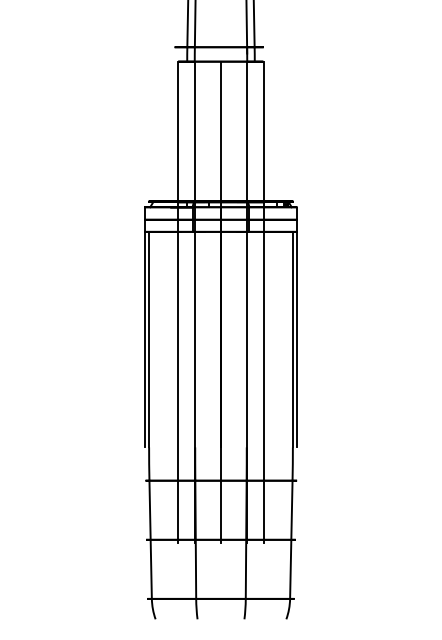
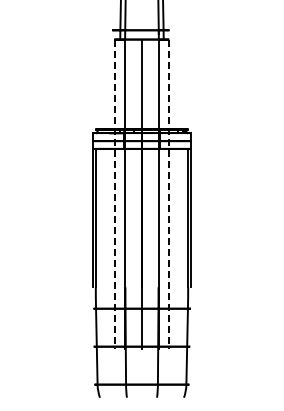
line: (178, 302) -> (114, 194), solid -> dashed
line: (263, 302) -> (169, 194), solid -> dashed

